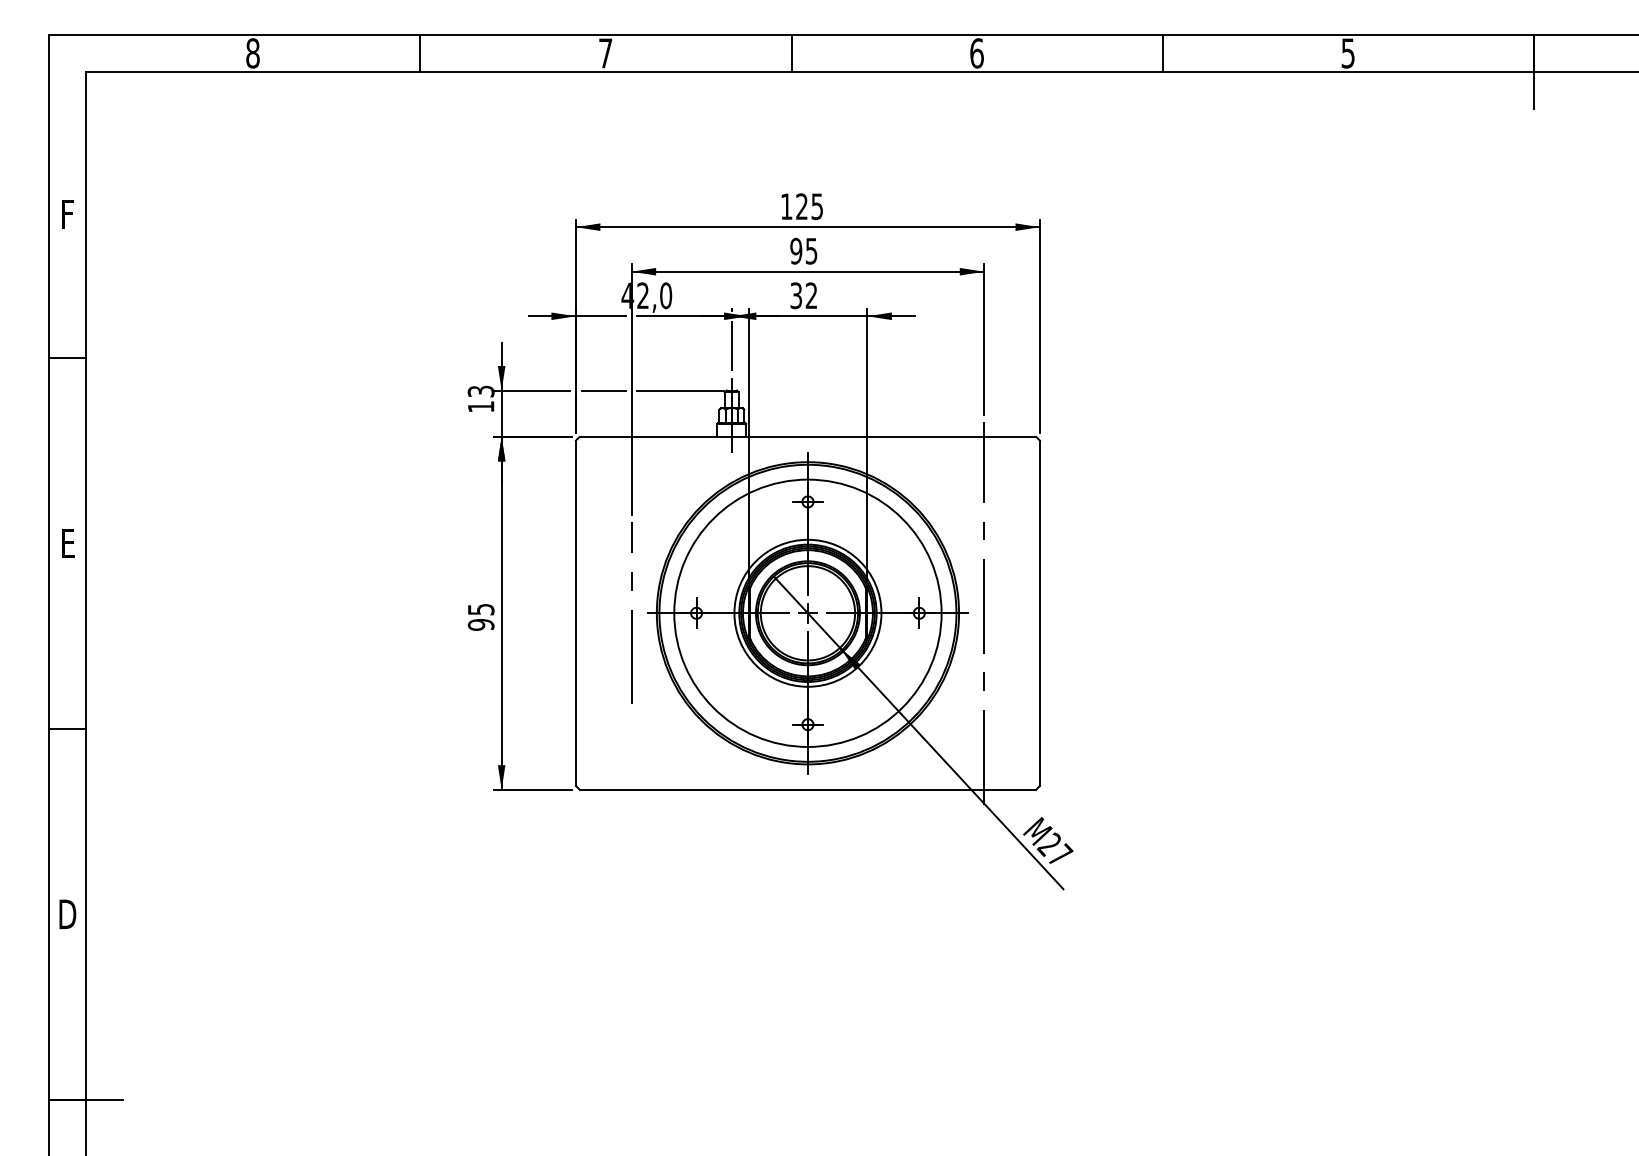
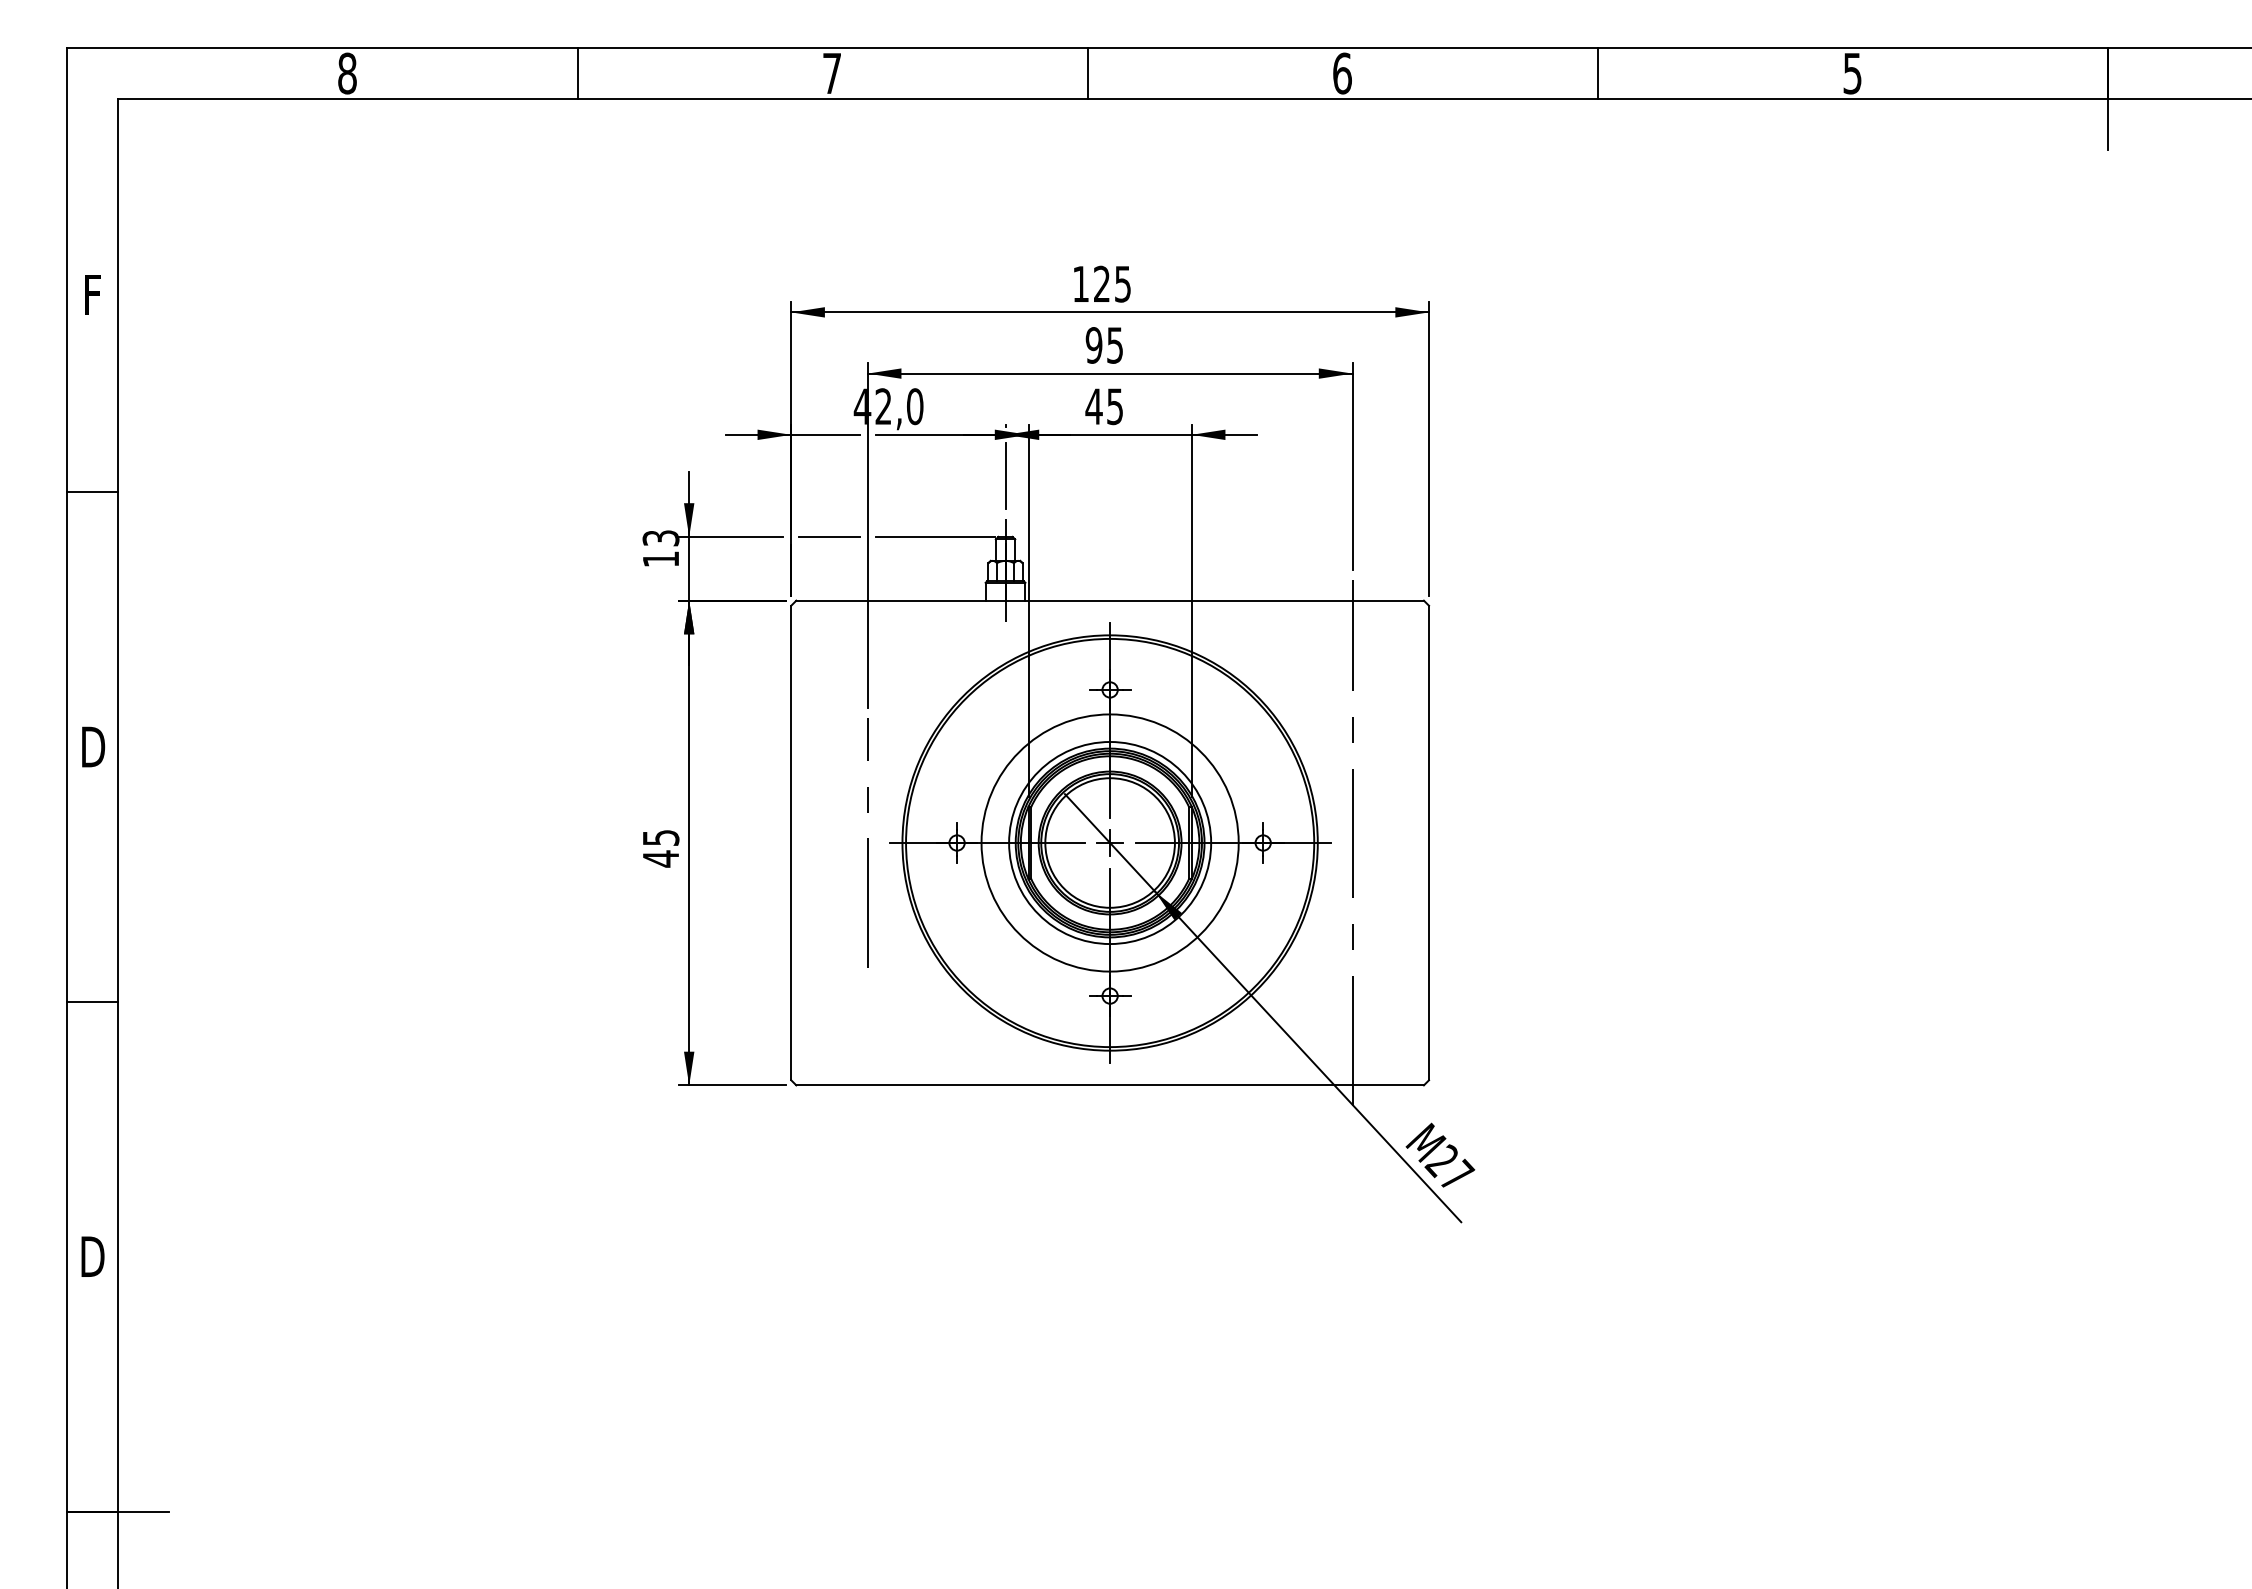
text: (803, 295) -> (1104, 406), 32 -> 45
text: (68, 543) -> (93, 747), E -> D
circle: (807, 612) -> (1109, 841), size x0.7
text: (480, 624) -> (660, 858), 95 -> 45

